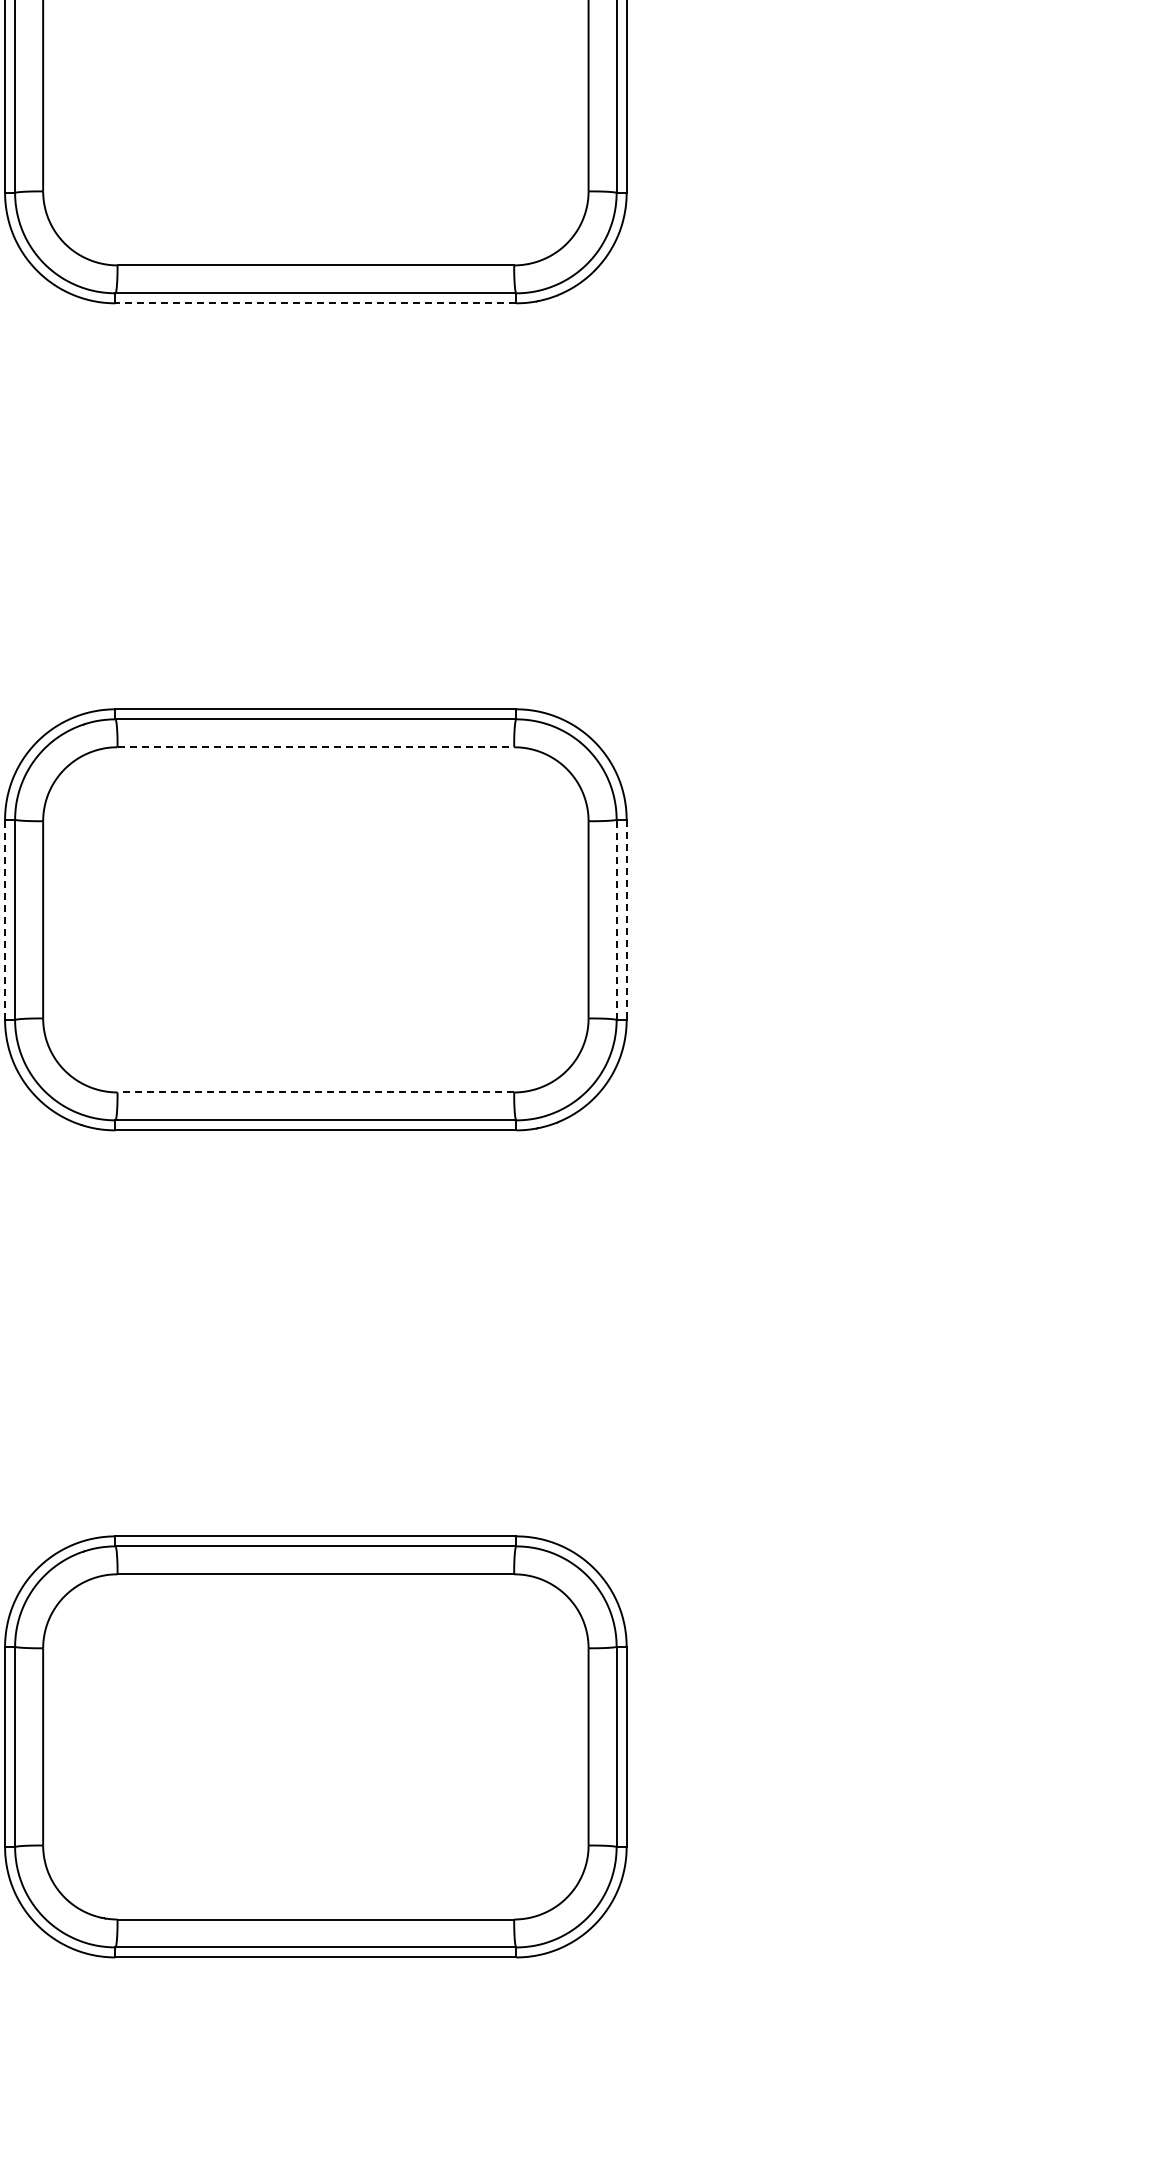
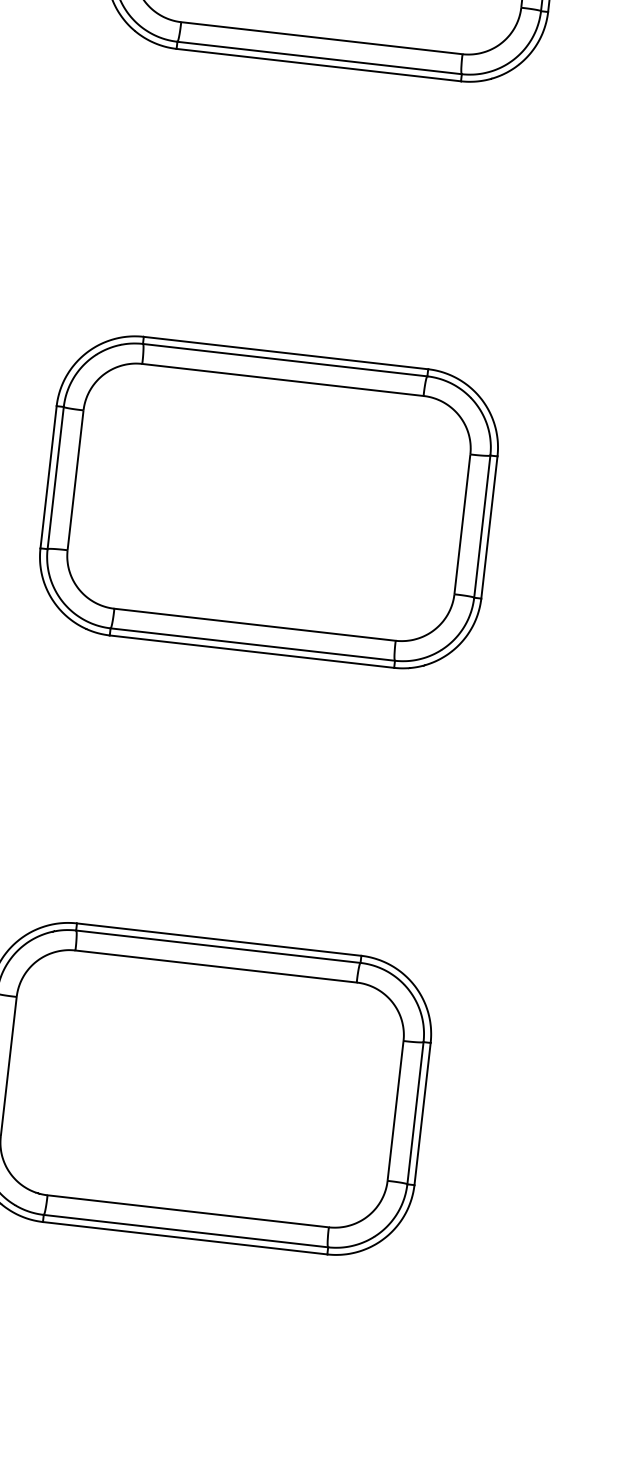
line: (315, 303) -> (318, 65), dashed -> solid
line: (316, 747) -> (283, 380), dashed -> solid
line: (5, 919) -> (48, 477), dashed -> solid
line: (616, 919) -> (482, 526), dashed -> solid
line: (626, 920) -> (489, 527), dashed -> solid
line: (315, 1092) -> (254, 624), dashed -> solid

